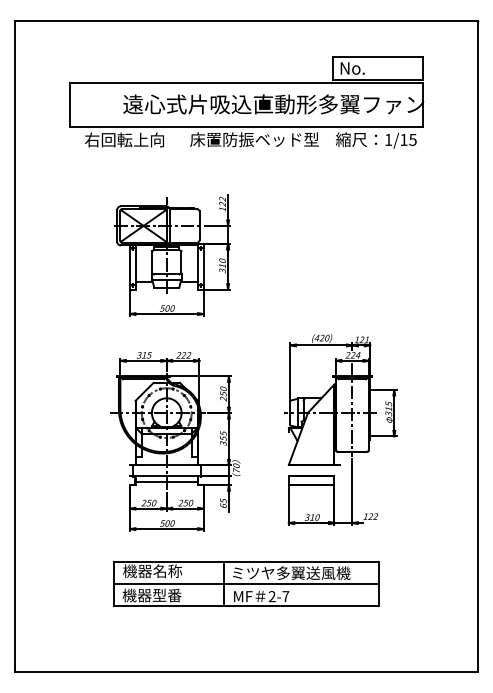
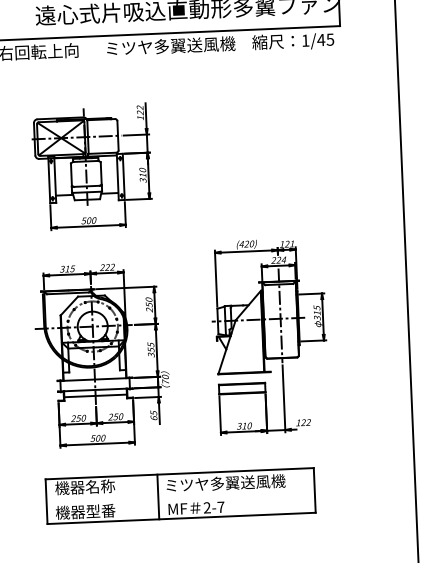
text: (254, 139) -> (169, 46), 床置防振ベッド型 -> ミツヤ多翼送風機
text: (403, 139) -> (320, 39), 1/15 -> 1/45
line: (246, 583) -> (180, 495), removed

